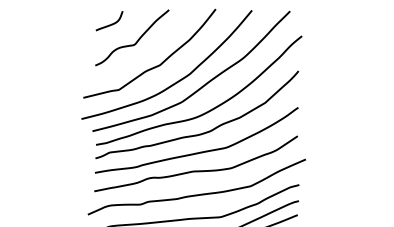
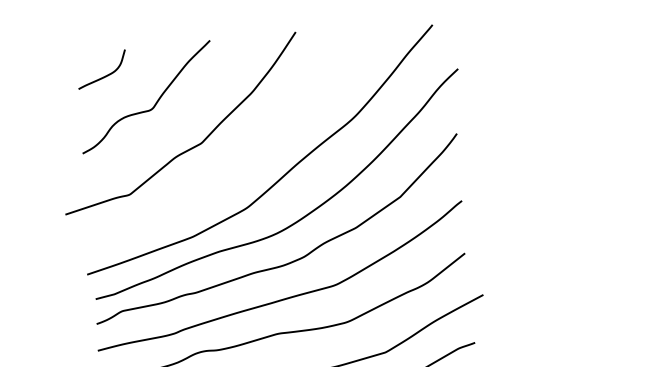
curve: (176, 81) -> (234, 170), removed

